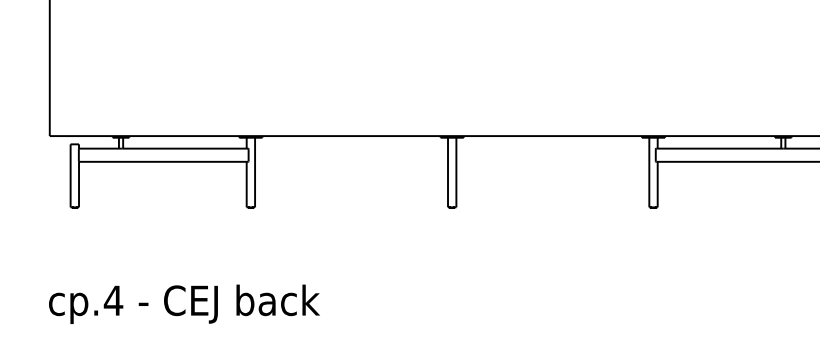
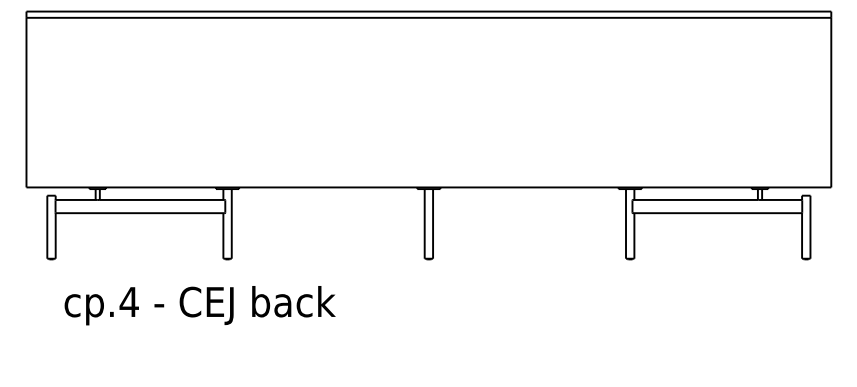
text: (183, 304) -> (199, 305), moved

